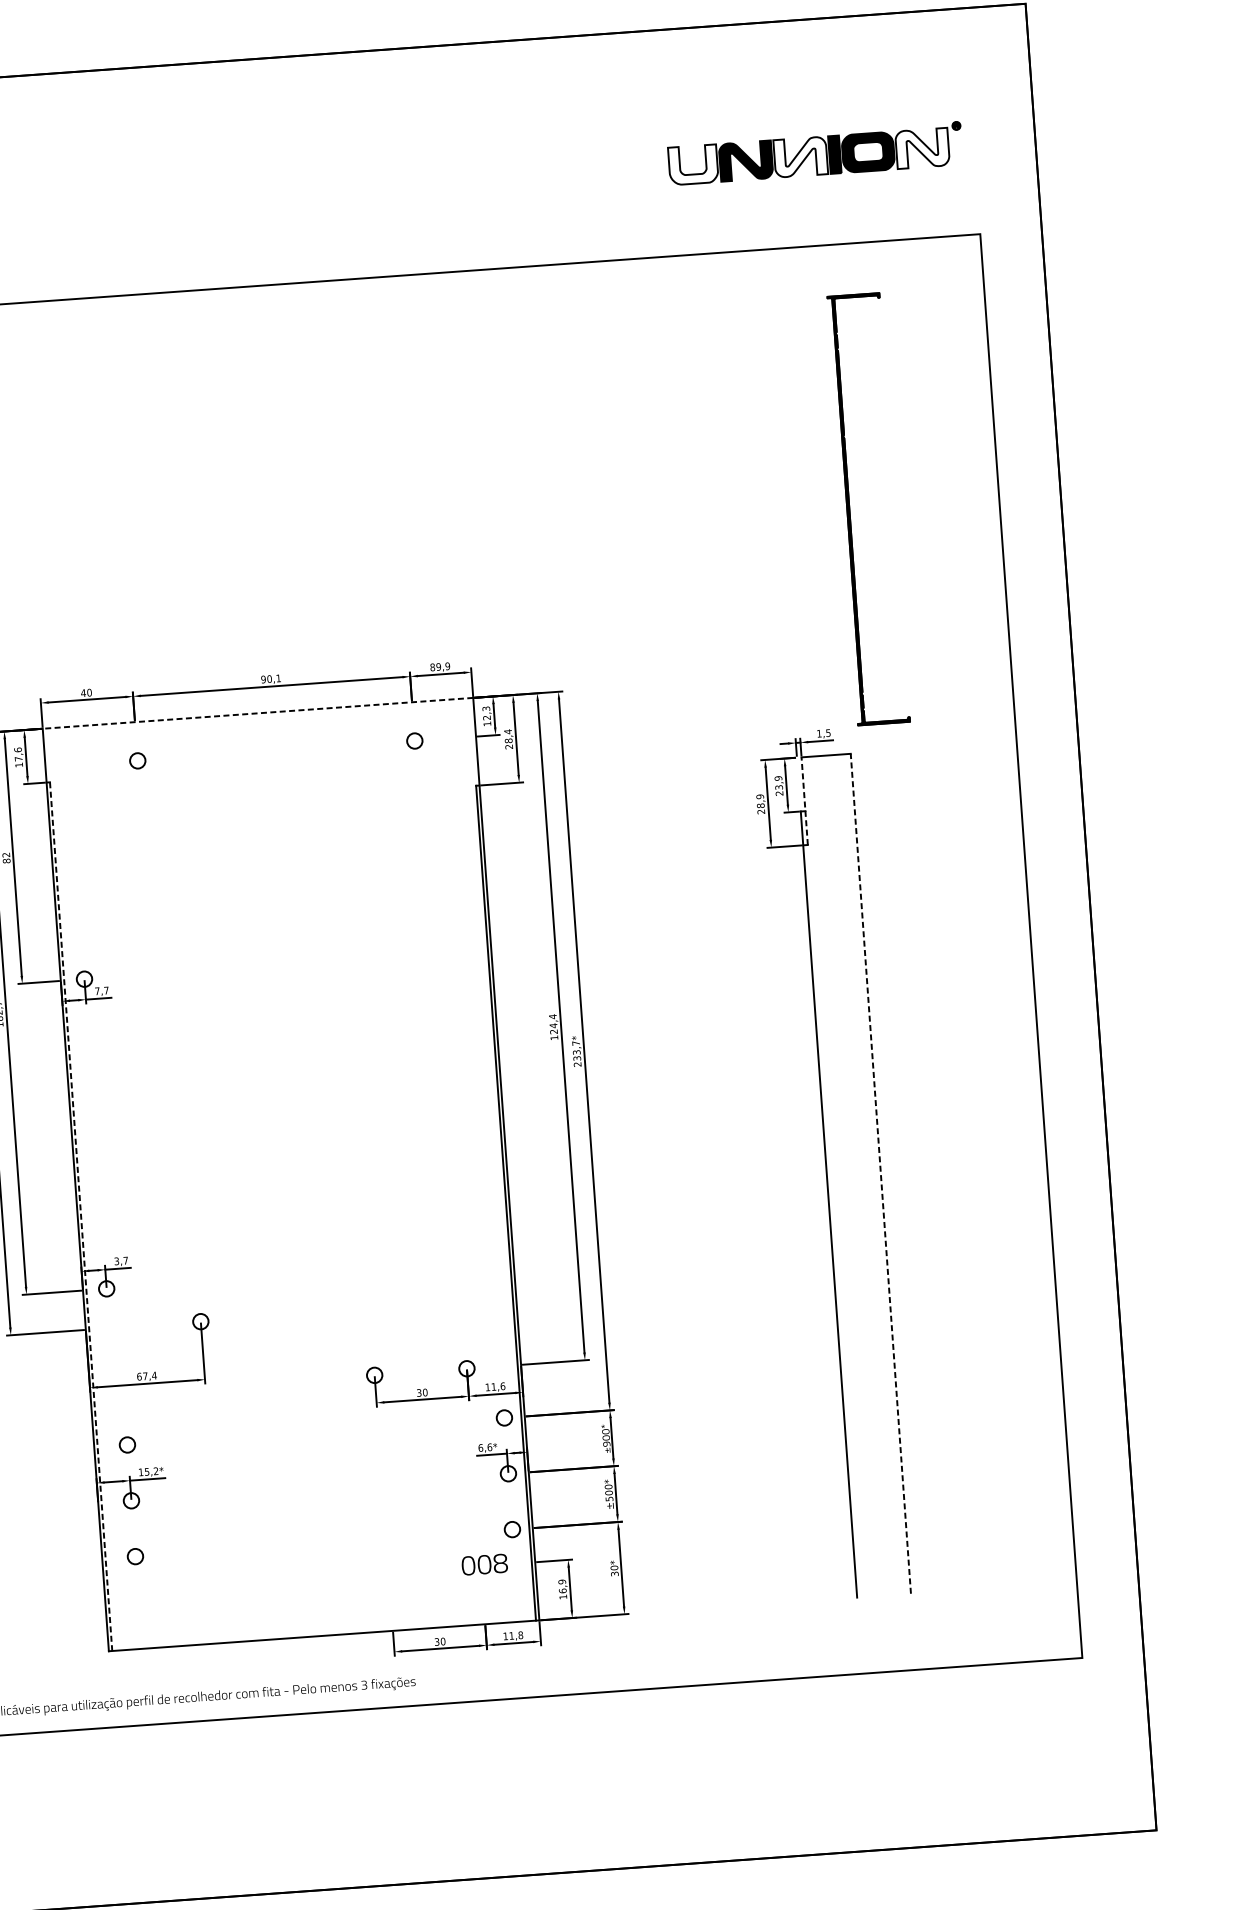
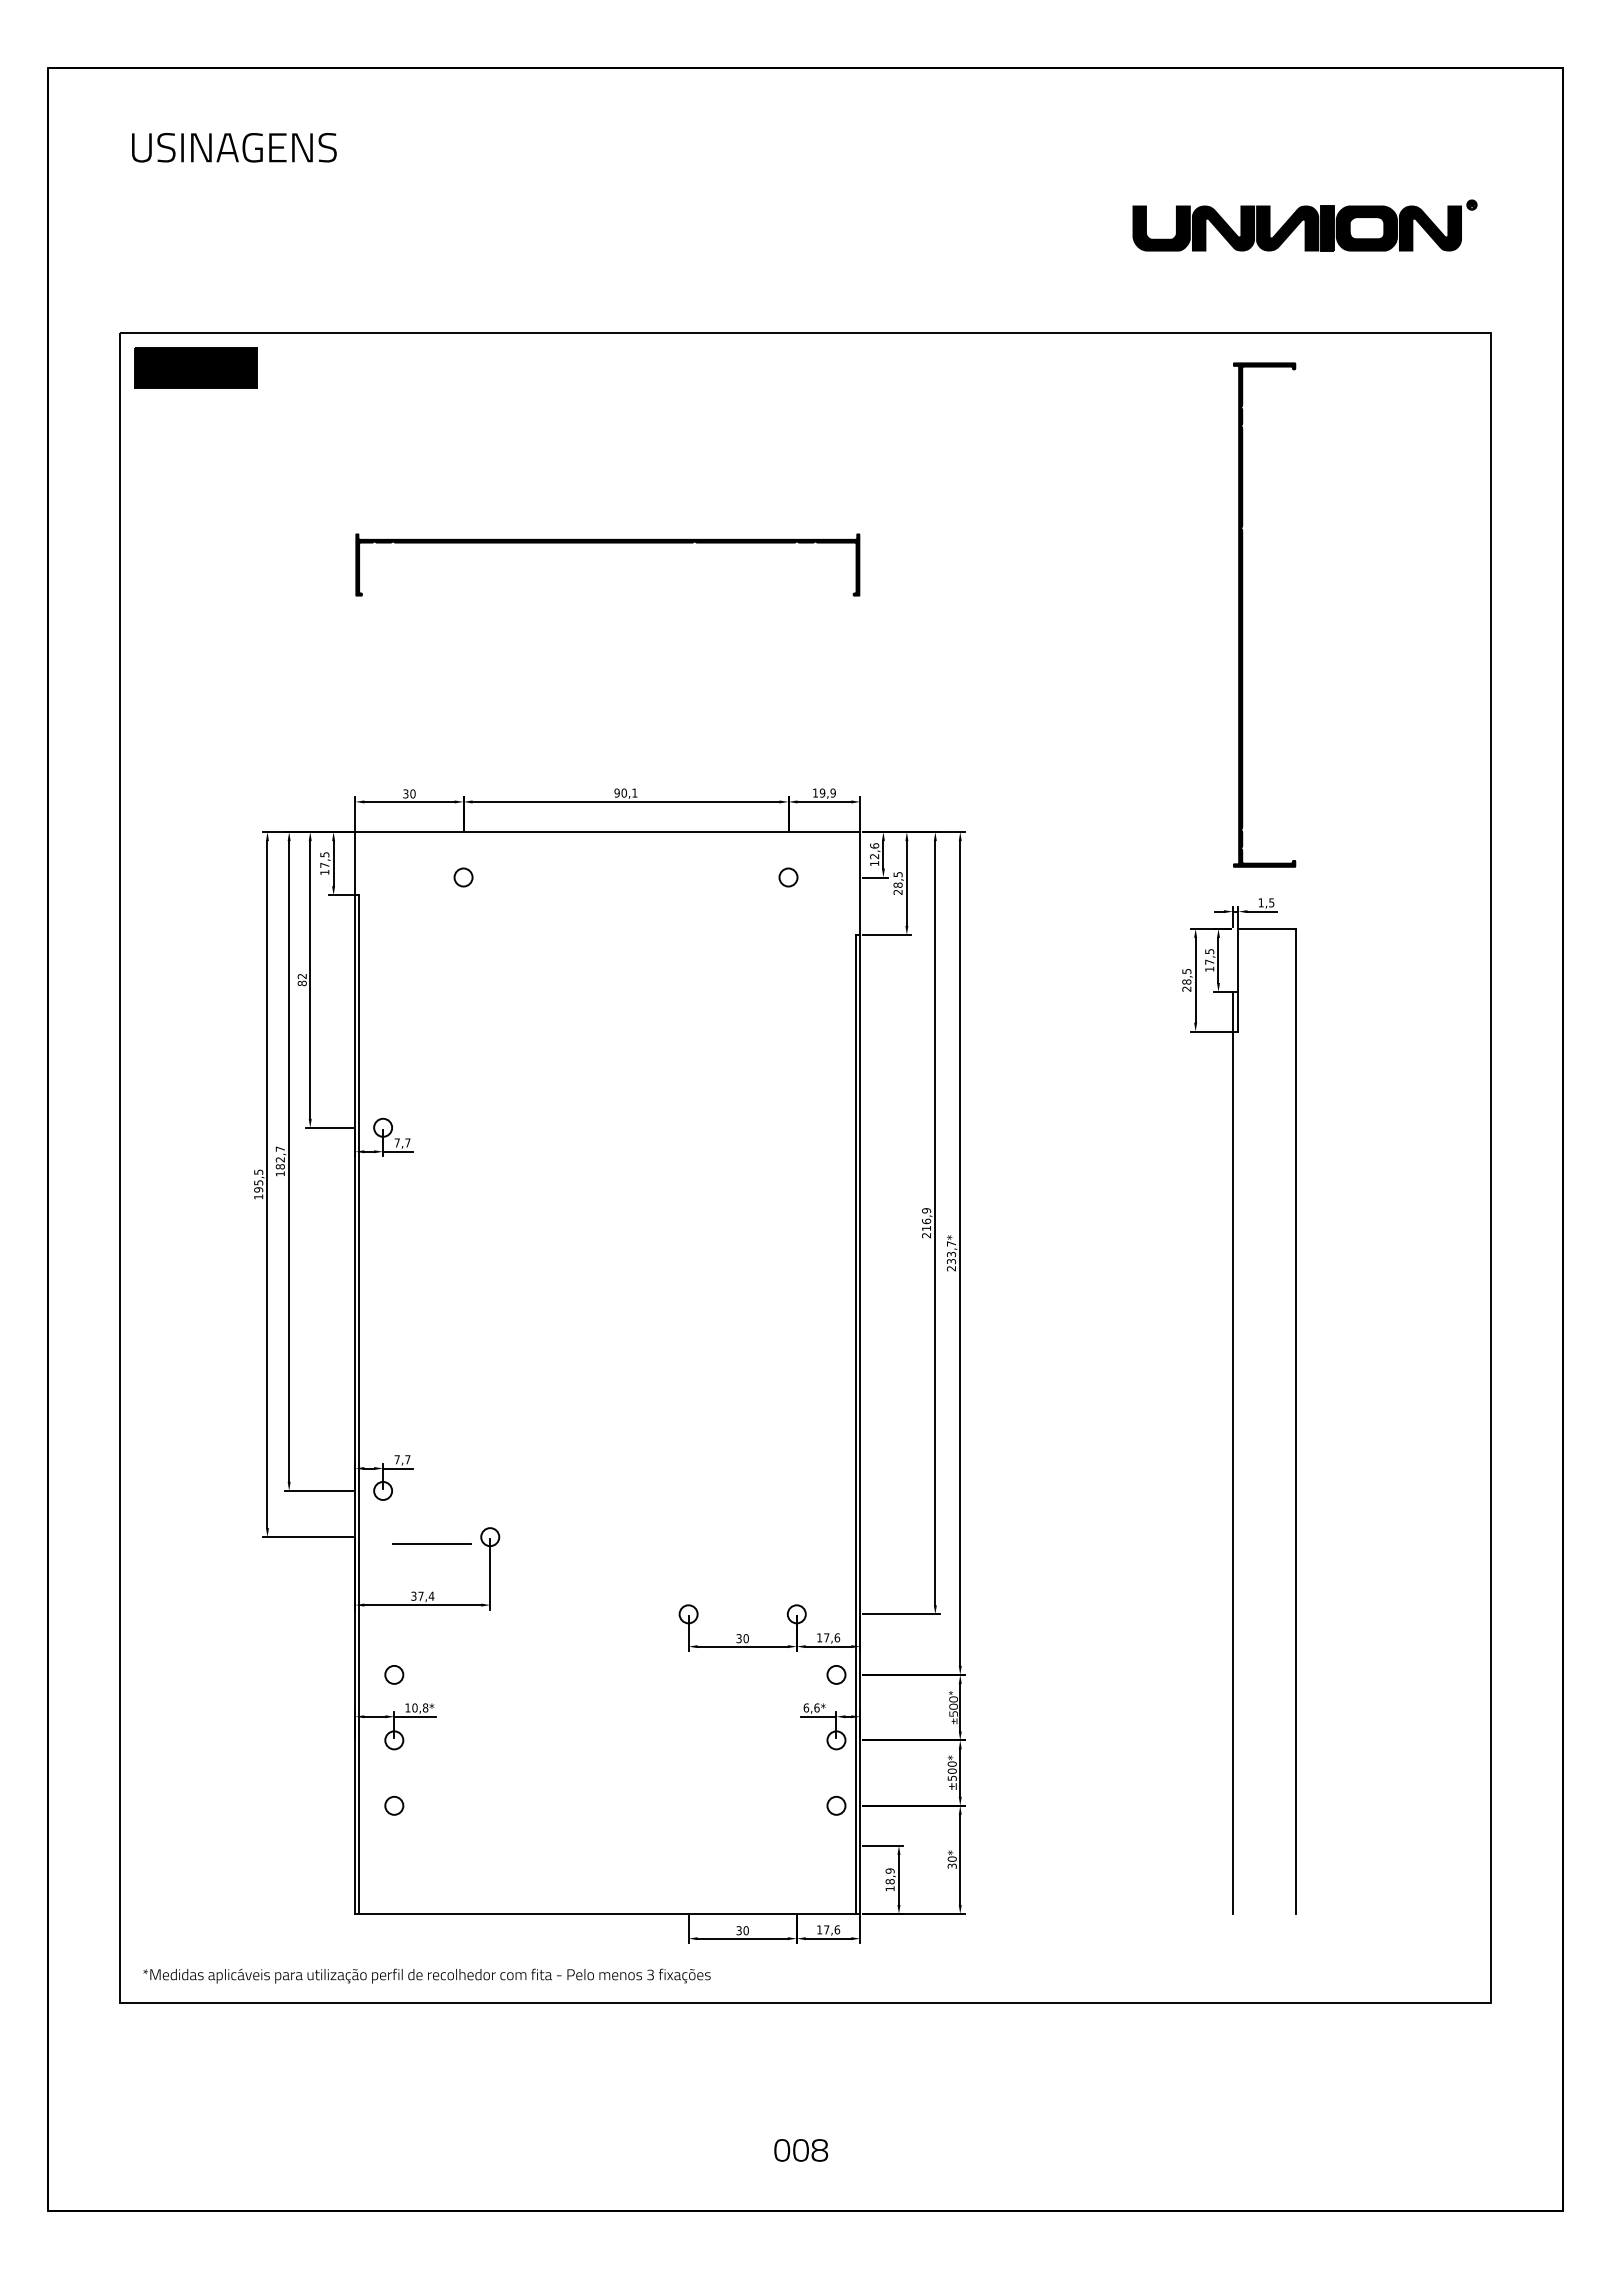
fill: (922, 148) -> (1430, 228), added
fill: (800, 157) -> (1287, 228), added
fill: (693, 164) -> (1161, 228), added
part: (240, 467) -> (607, 543), added
part: (850, 510) -> (1243, 614), moved
text: (432, 666) -> (815, 792), 89,9 -> 19,9
text: (83, 692) -> (405, 793), 40 -> 30
text: (486, 708) -> (874, 845), 12,3 -> 12,6
line: (257, 713) -> (607, 832), dashed -> solid
text: (507, 731) -> (897, 874), 28,4 -> 28,5
text: (17, 749) -> (324, 854), 17,6 -> 17,5
text: (778, 785) -> (1209, 959), 23,9 -> 17,5
text: (759, 796) -> (1186, 971), 28,9 -> 28,5
line: (804, 800) -> (1238, 979), dashed -> solid
text: (553, 1027) -> (926, 1223), 124,4 -> 216,9
line: (881, 1173) -> (1296, 1421), dashed -> solid
line: (81, 1217) -> (359, 1405), dashed -> solid
text: (116, 1261) -> (396, 1459), 3,7 -> 7,7
line: (151, 1330) -> (431, 1543), added
text: (138, 1376) -> (413, 1595), 67,4 -> 37,4
text: (493, 1386) -> (826, 1637), 11,6 -> 17,6
text: (606, 1443) -> (953, 1713), ±900* -> ±500*
text: (151, 1471) -> (420, 1707), 15,2* -> 10,8*
text: (485, 1564) -> (801, 2150), moved
text: (562, 1590) -> (889, 1881), 16,9 -> 18,9
text: (515, 1635) -> (831, 1929), 11,8 -> 17,6

